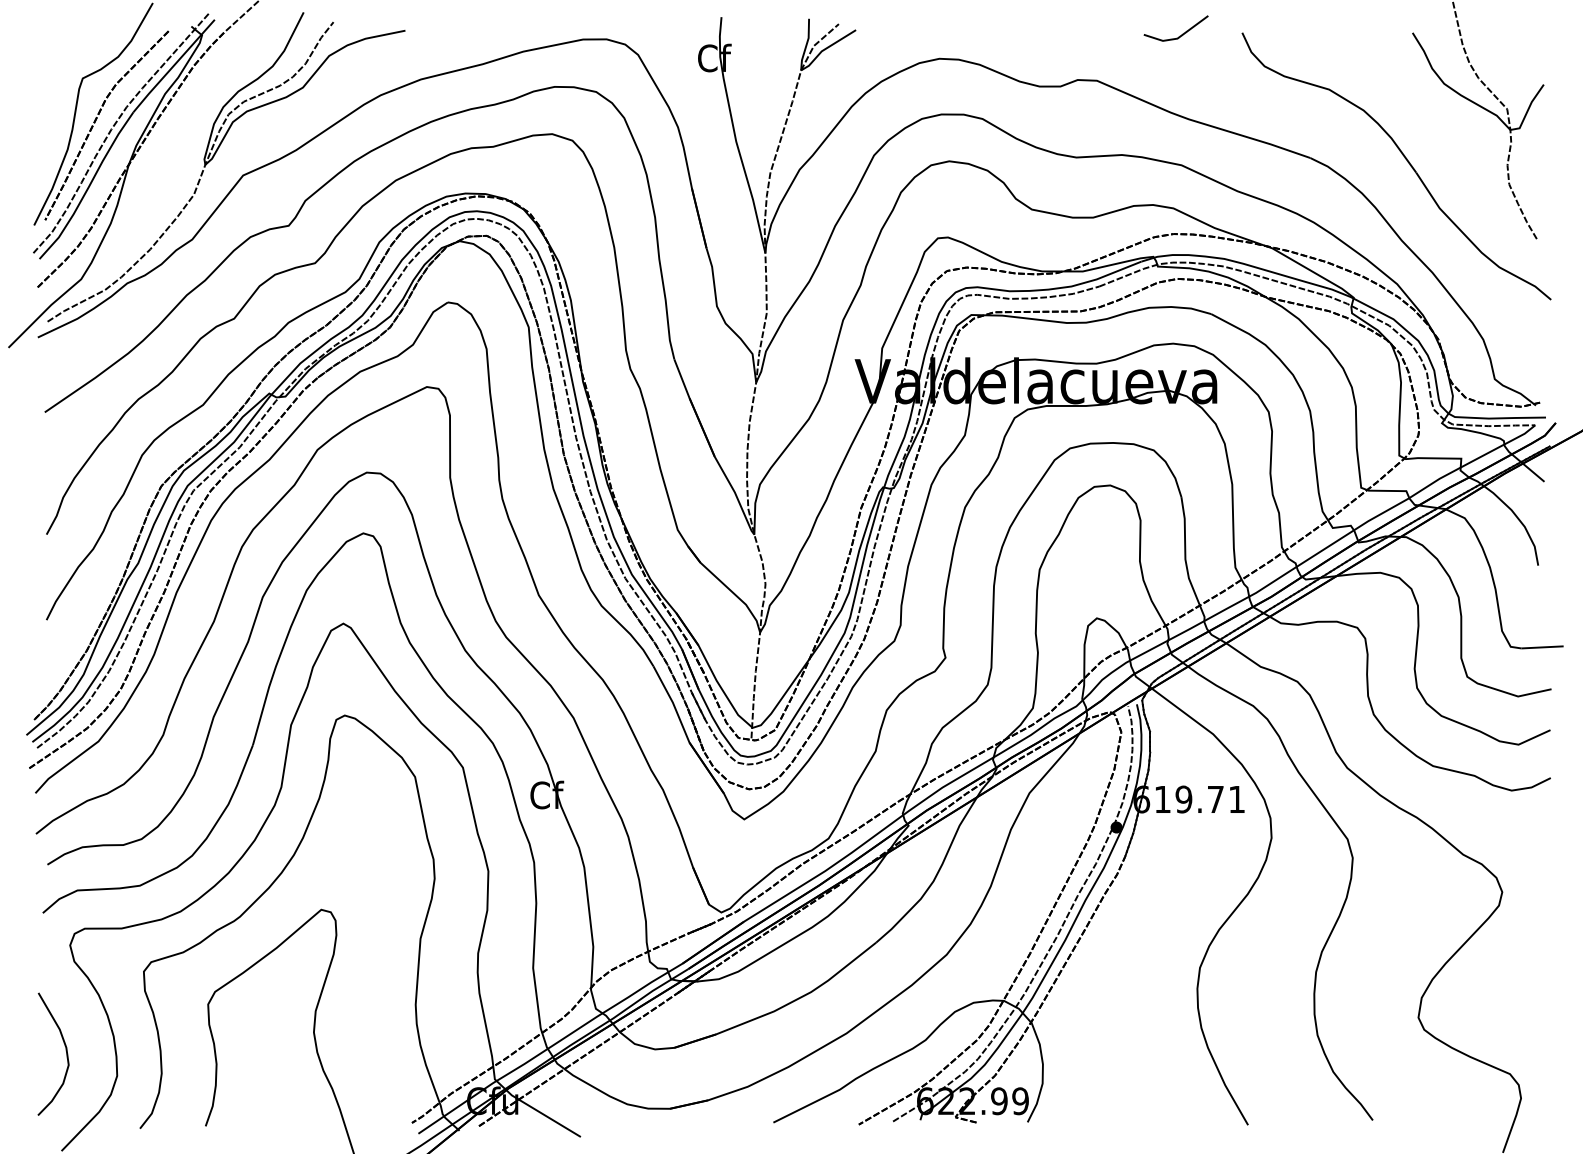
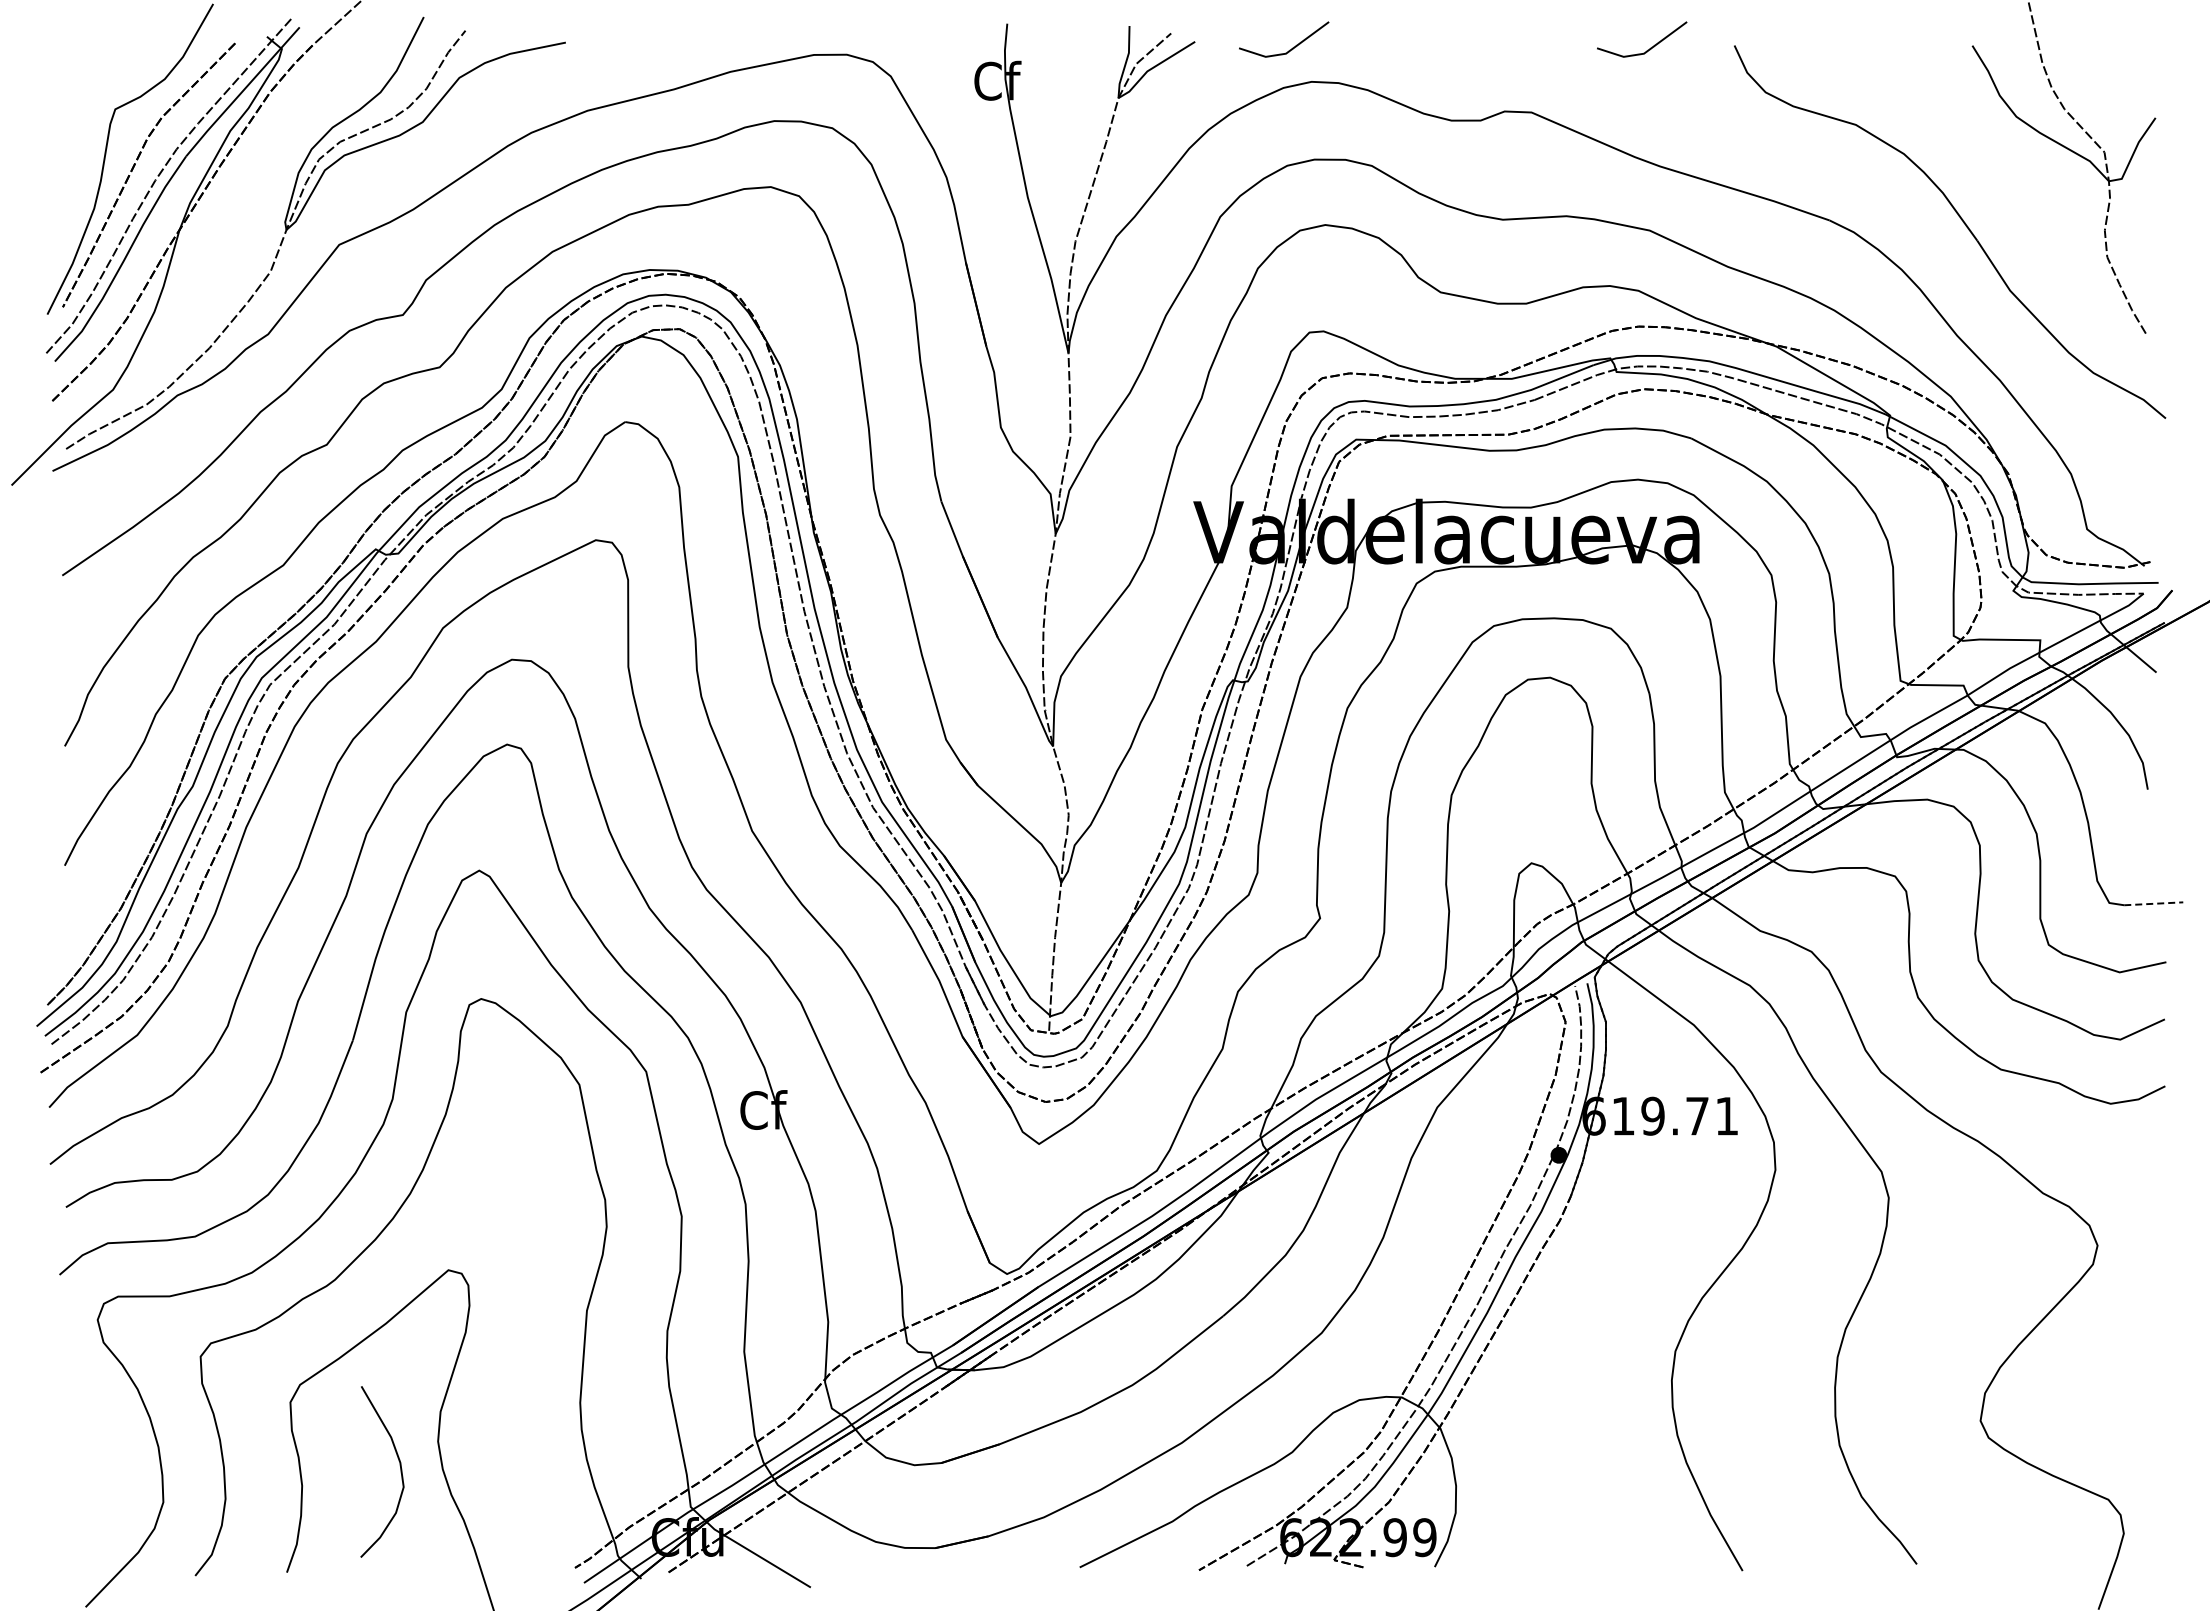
line: (925, 34) -> (1292, 47), added
line: (1542, 647) -> (2153, 903), solid -> dashed
curve: (66, 1053) -> (400, 1471), moved

